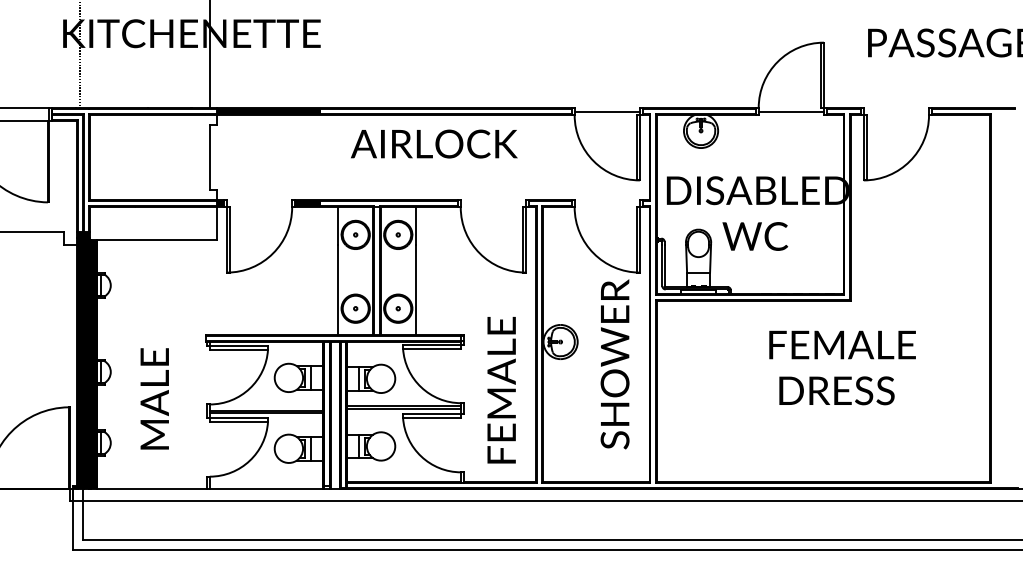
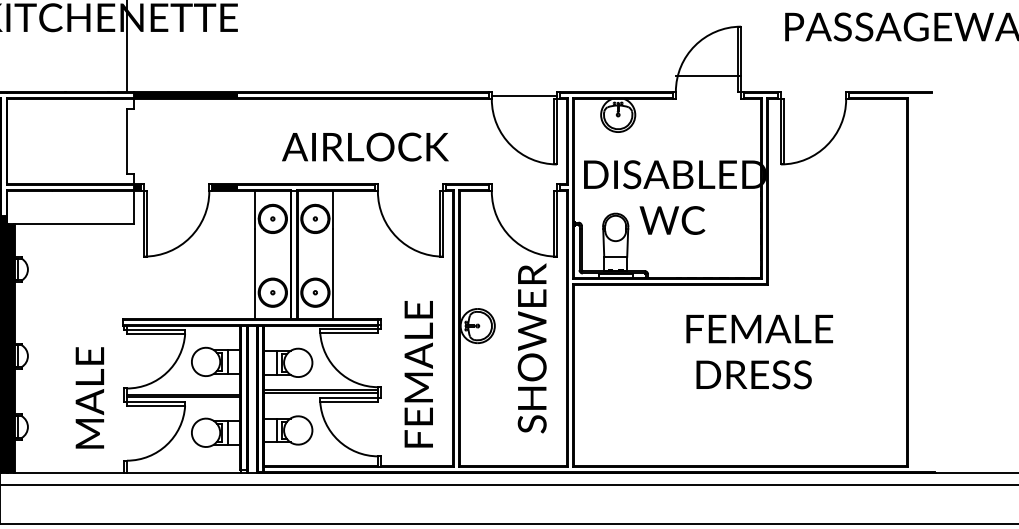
line: (790, 111) -> (707, 75), moved
text: (434, 143) -> (365, 146), moved
text: (154, 398) -> (89, 397), moved

